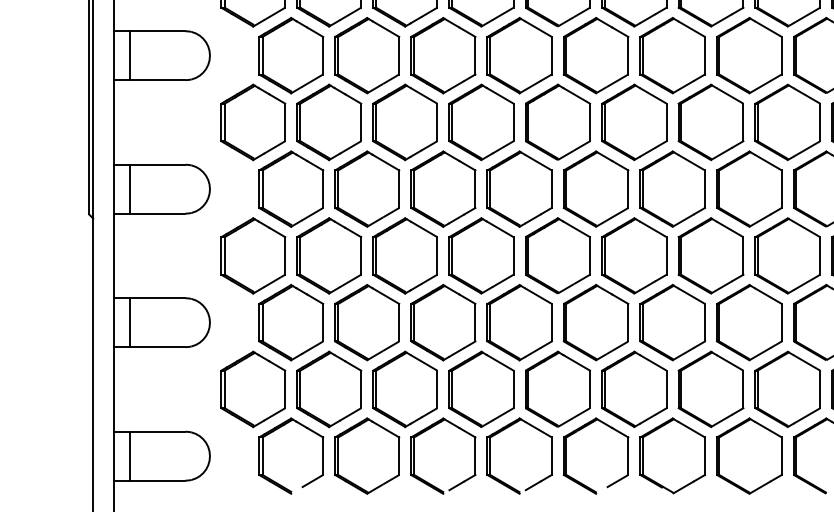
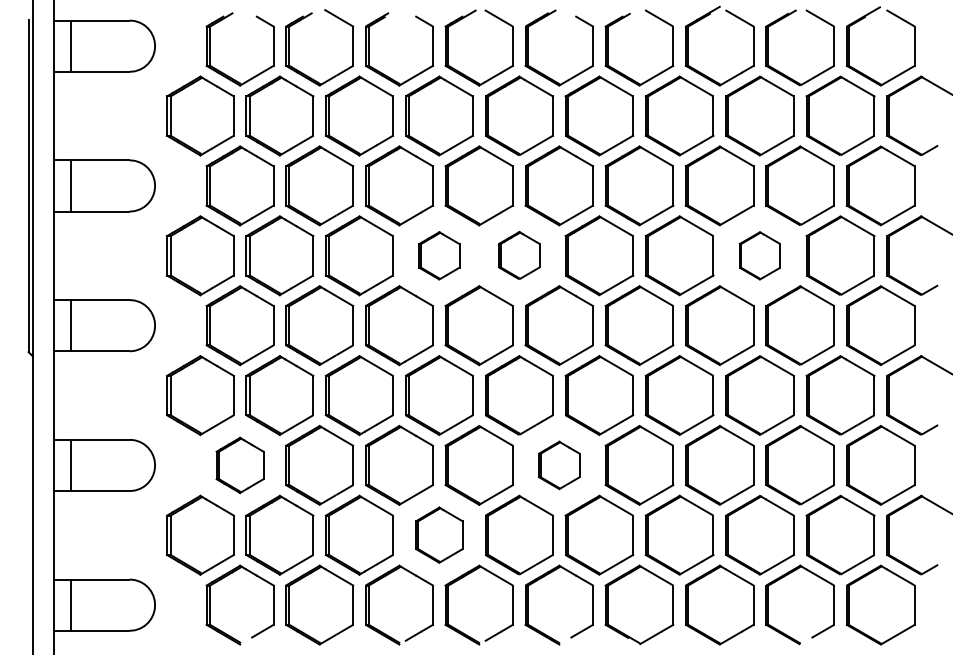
part: (481, 122) -> (439, 255), size x0.6
part: (558, 122) -> (519, 255), size x0.6
part: (787, 122) -> (759, 255), size x0.6
part: (290, 322) -> (239, 465), size x0.7
part: (596, 322) -> (559, 465), size x0.6
part: (481, 388) -> (439, 534), size x0.7

